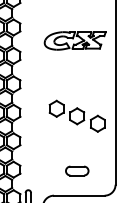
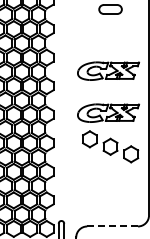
part: (75, 82) -> (108, 112), added
part: (77, 170) -> (110, 201), removed
line: (79, 195) -> (112, 226), solid -> dashed

